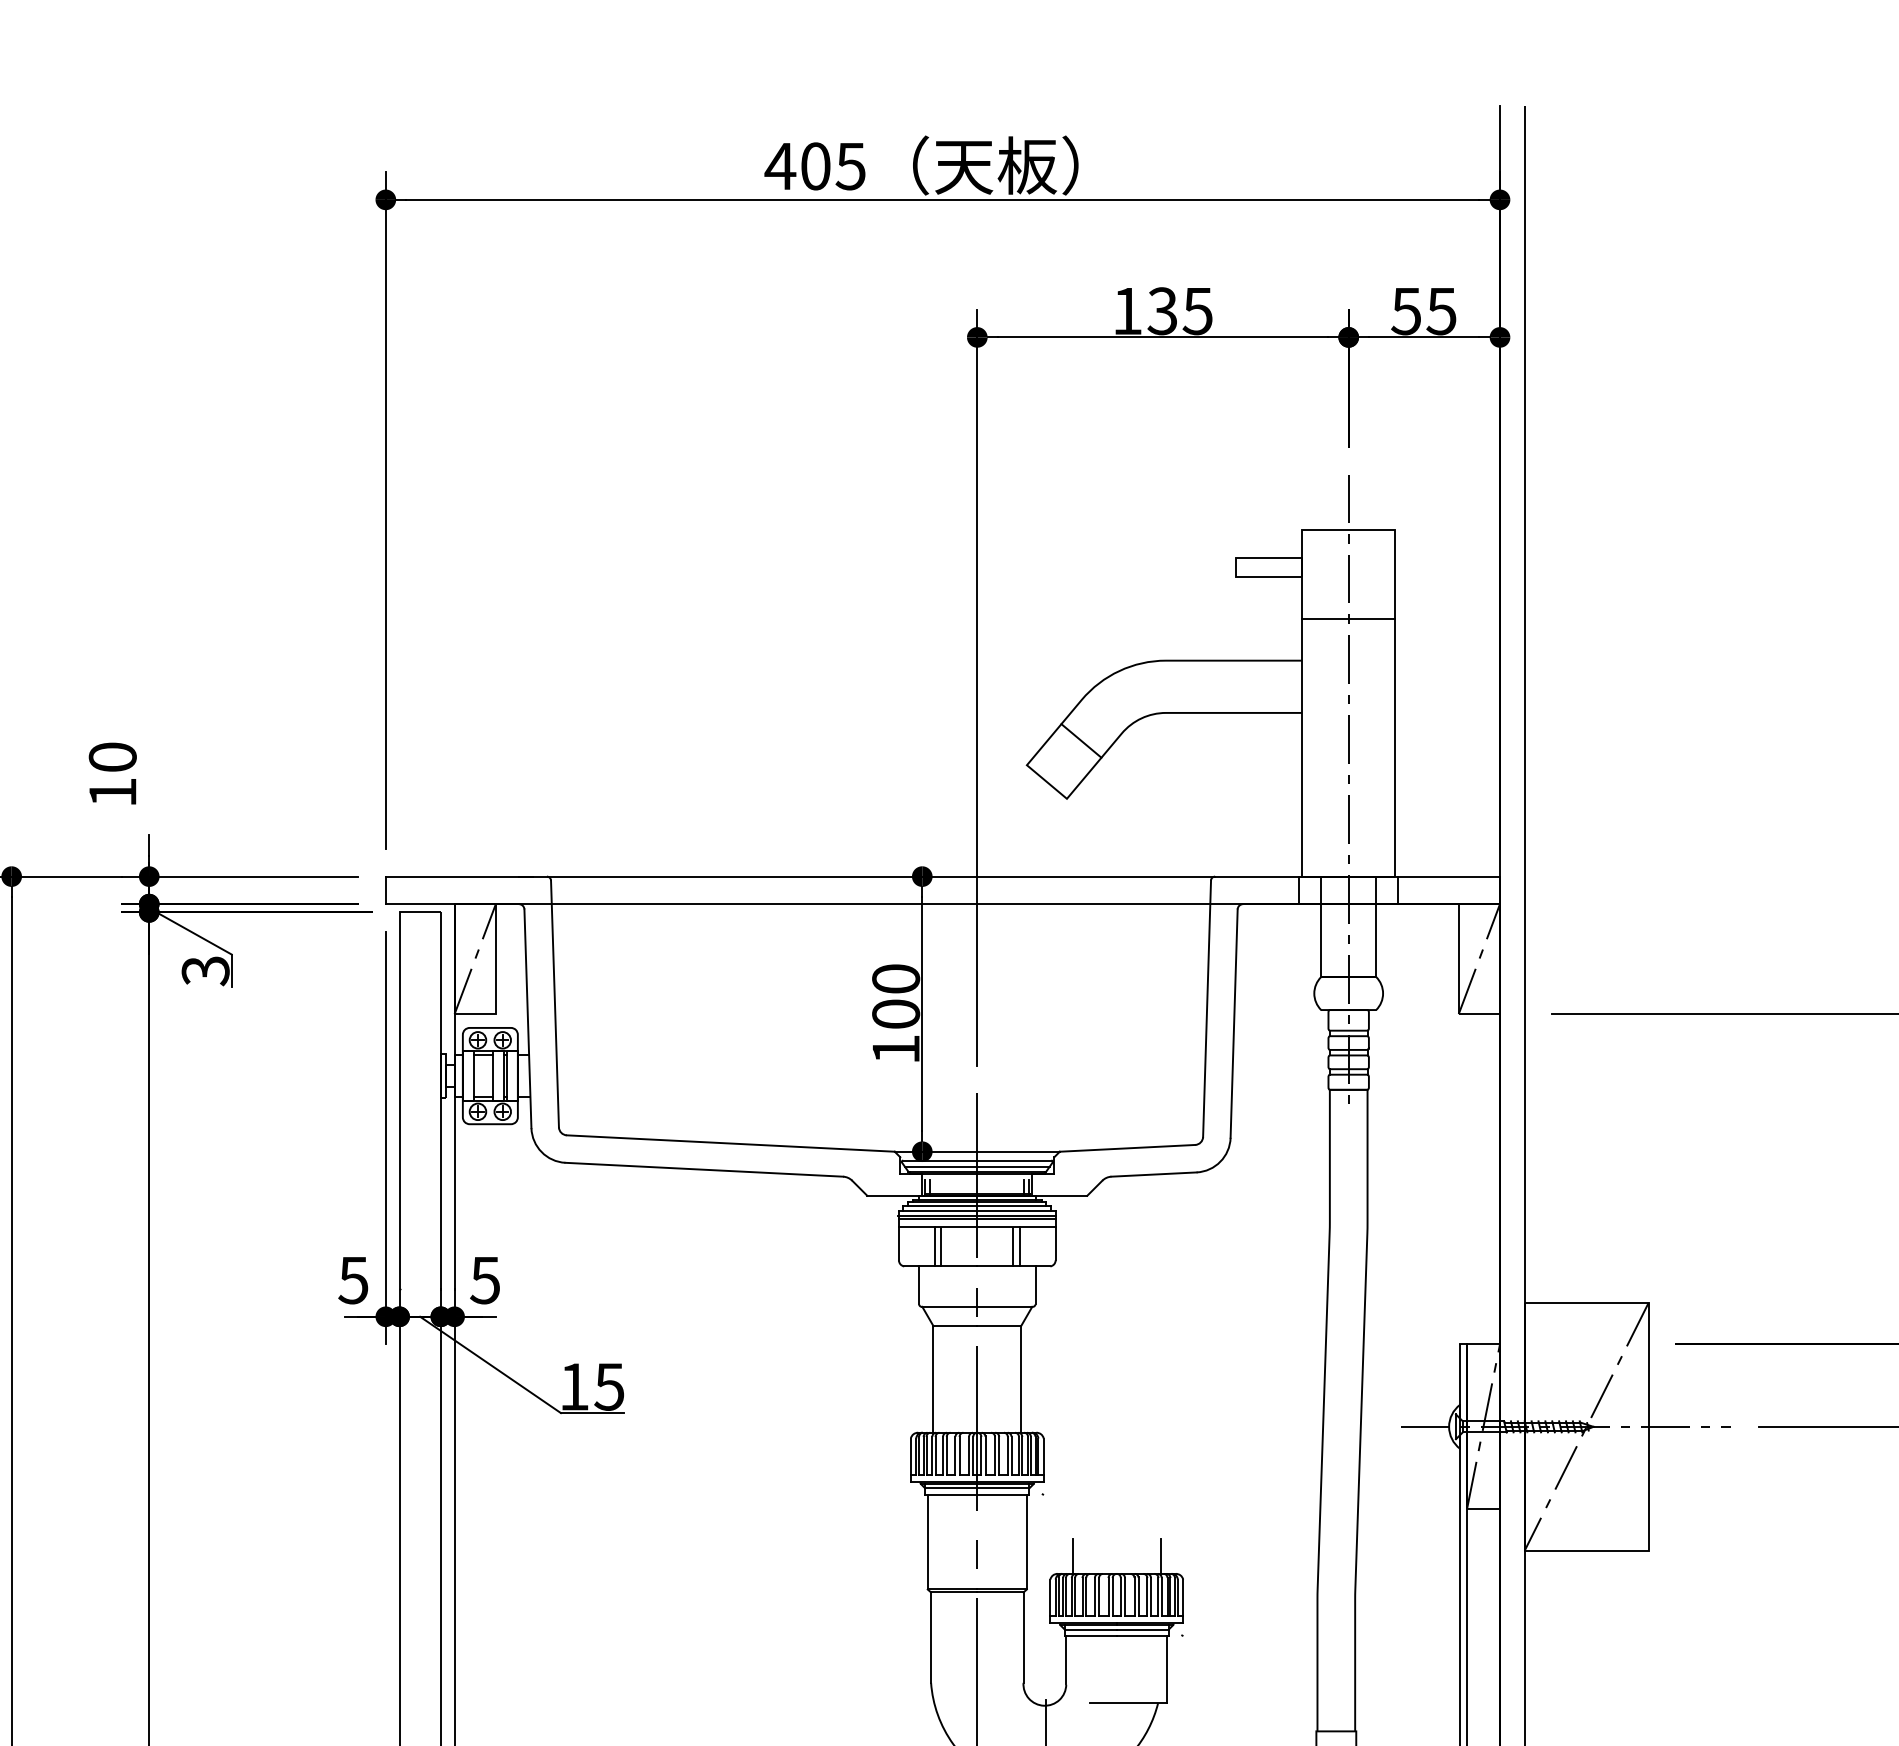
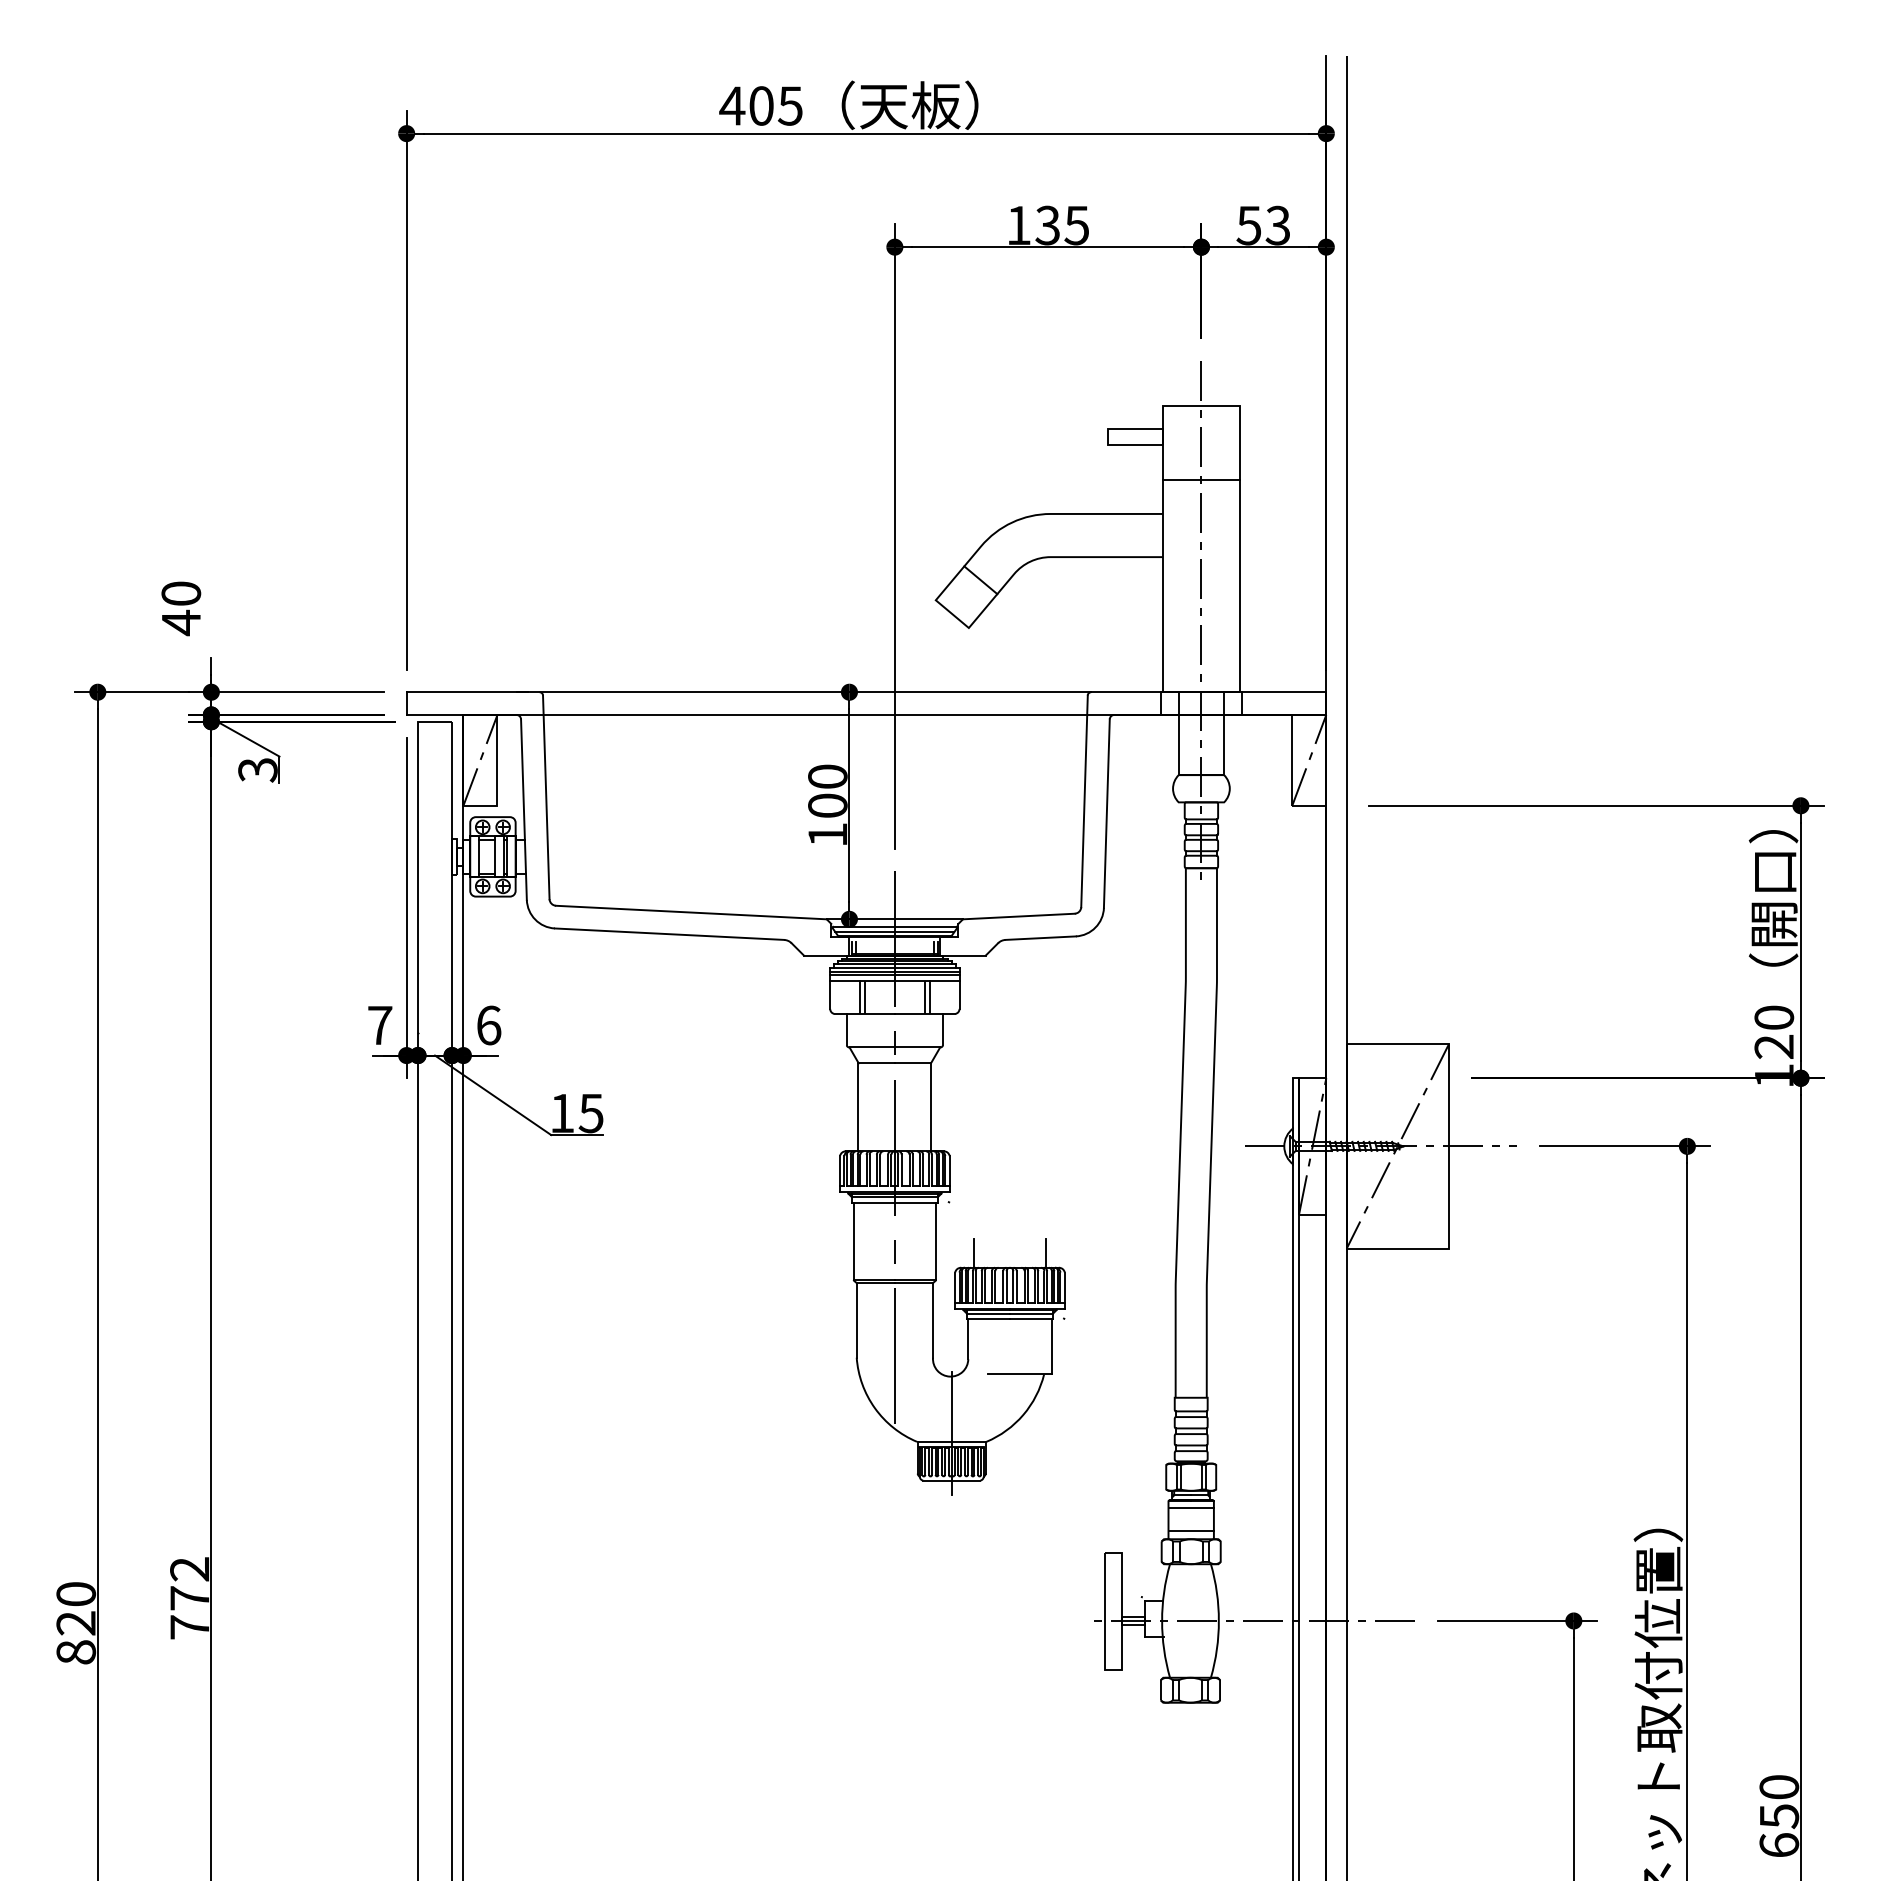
text: (1440, 309) -> (1277, 224), 55 -> 53
text: (113, 792) -> (181, 622), 10 -> 40
text: (352, 1280) -> (379, 1025), 5 -> 7
text: (484, 1280) -> (488, 1025), 5 -> 6

